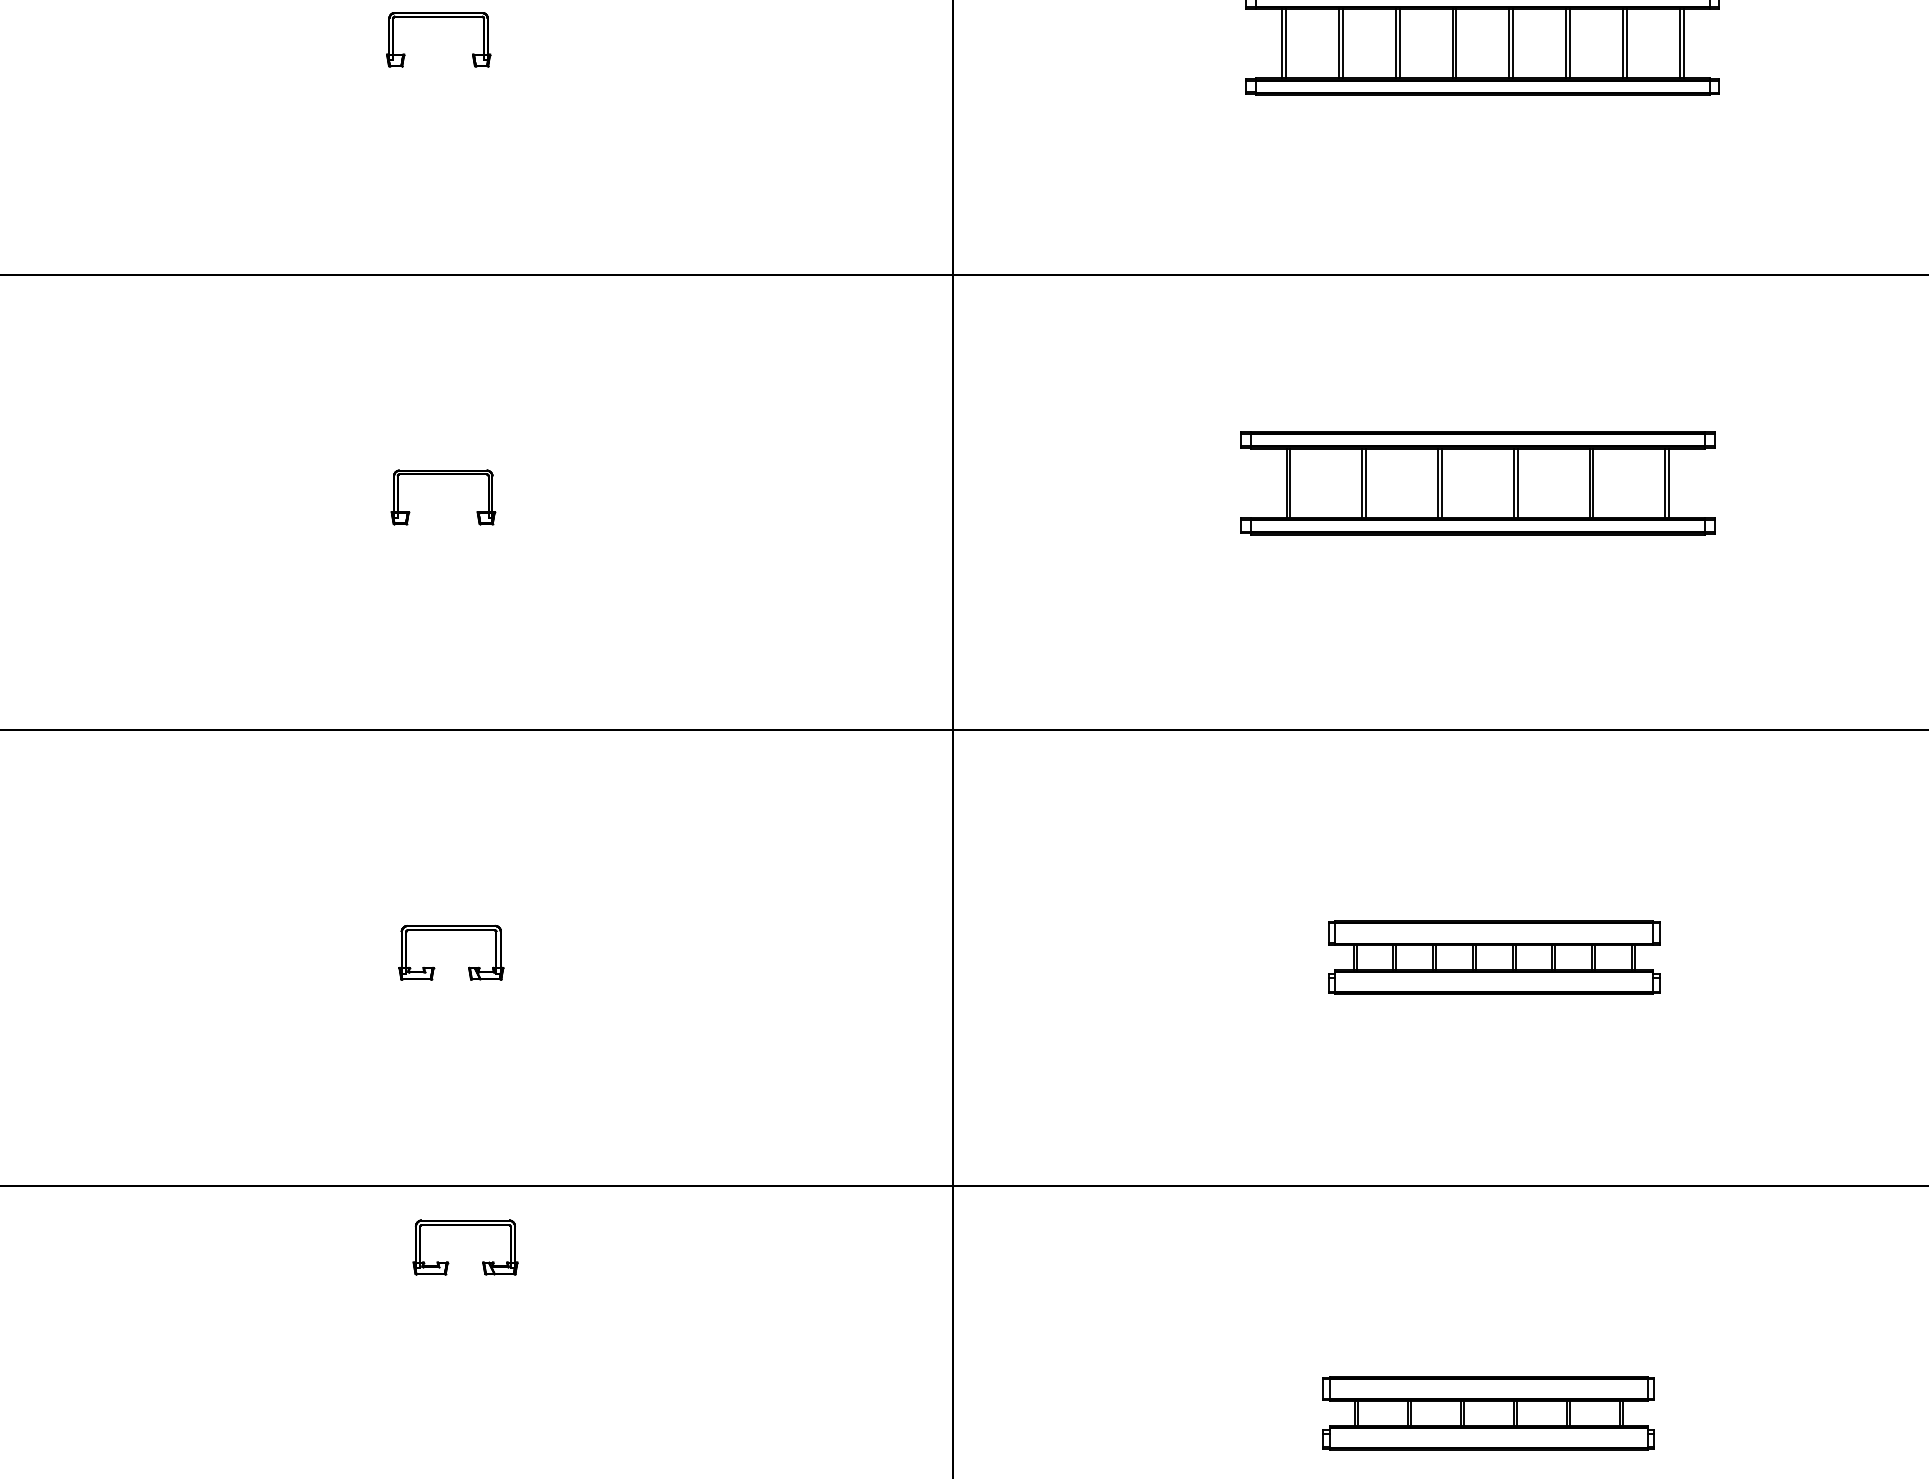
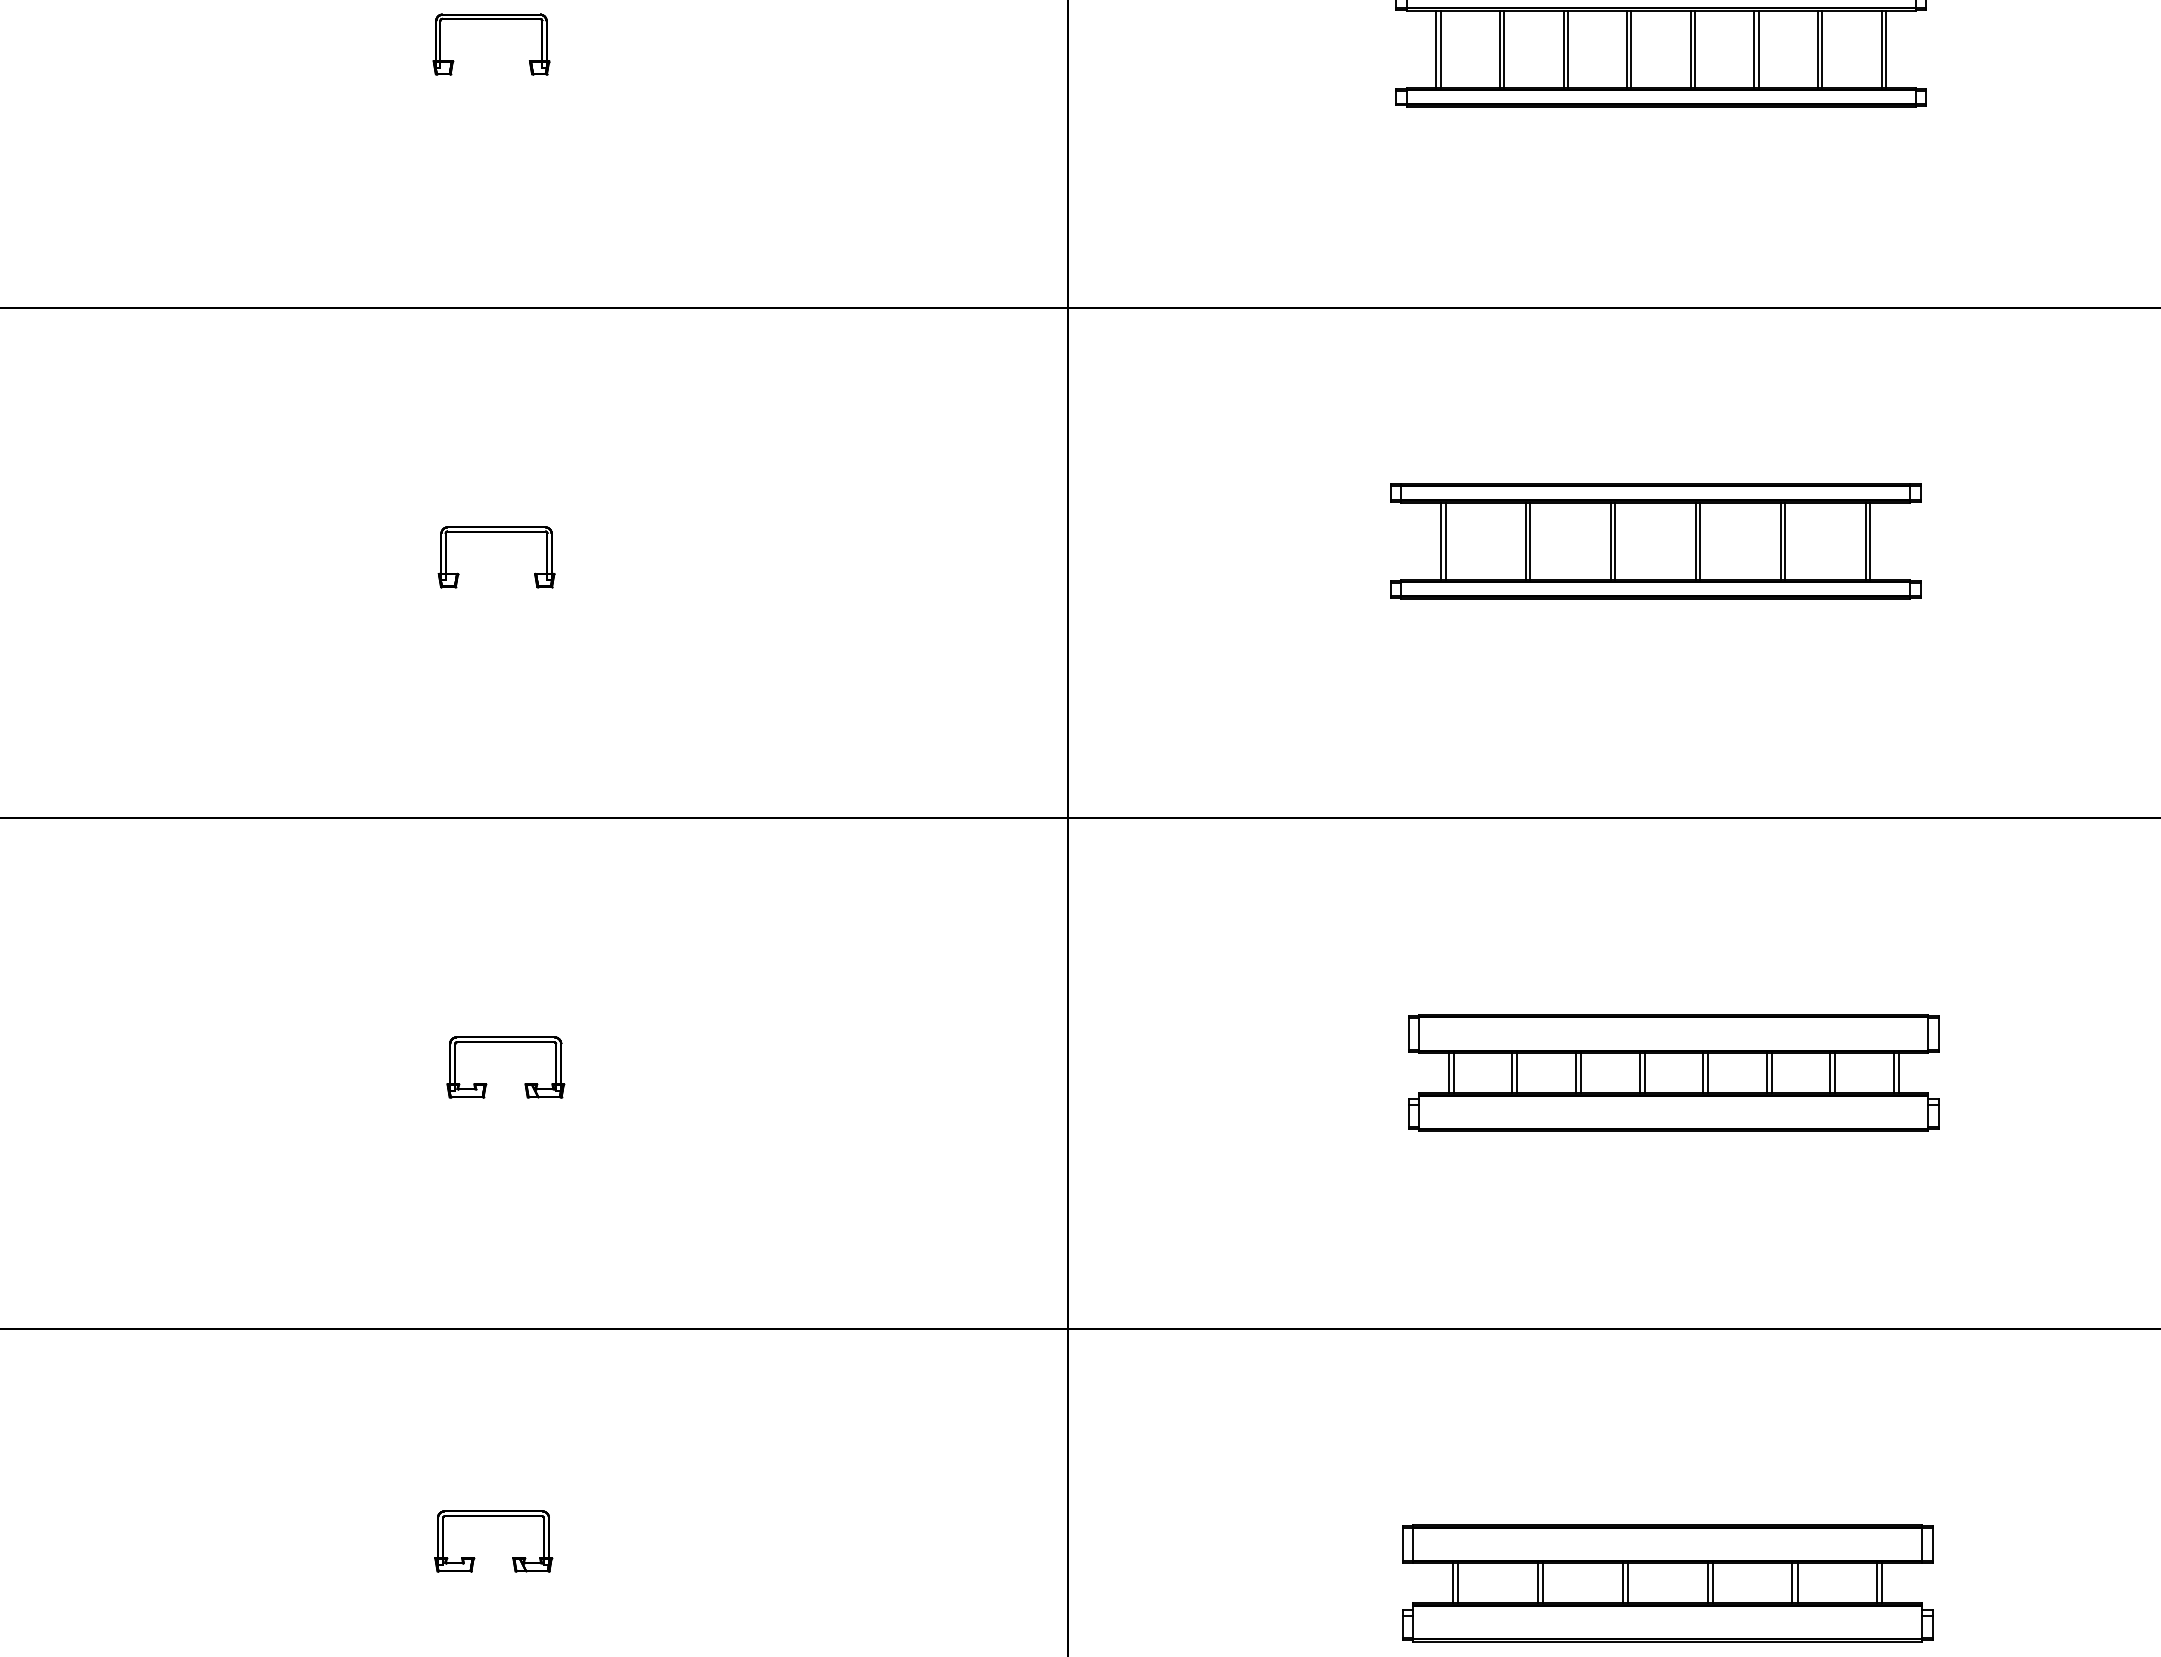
part: (1493, 957) -> (1673, 1072), size x1.43
part: (449, 1262) -> (475, 1558), moved
part: (1488, 1413) -> (1667, 1583), size x1.43

